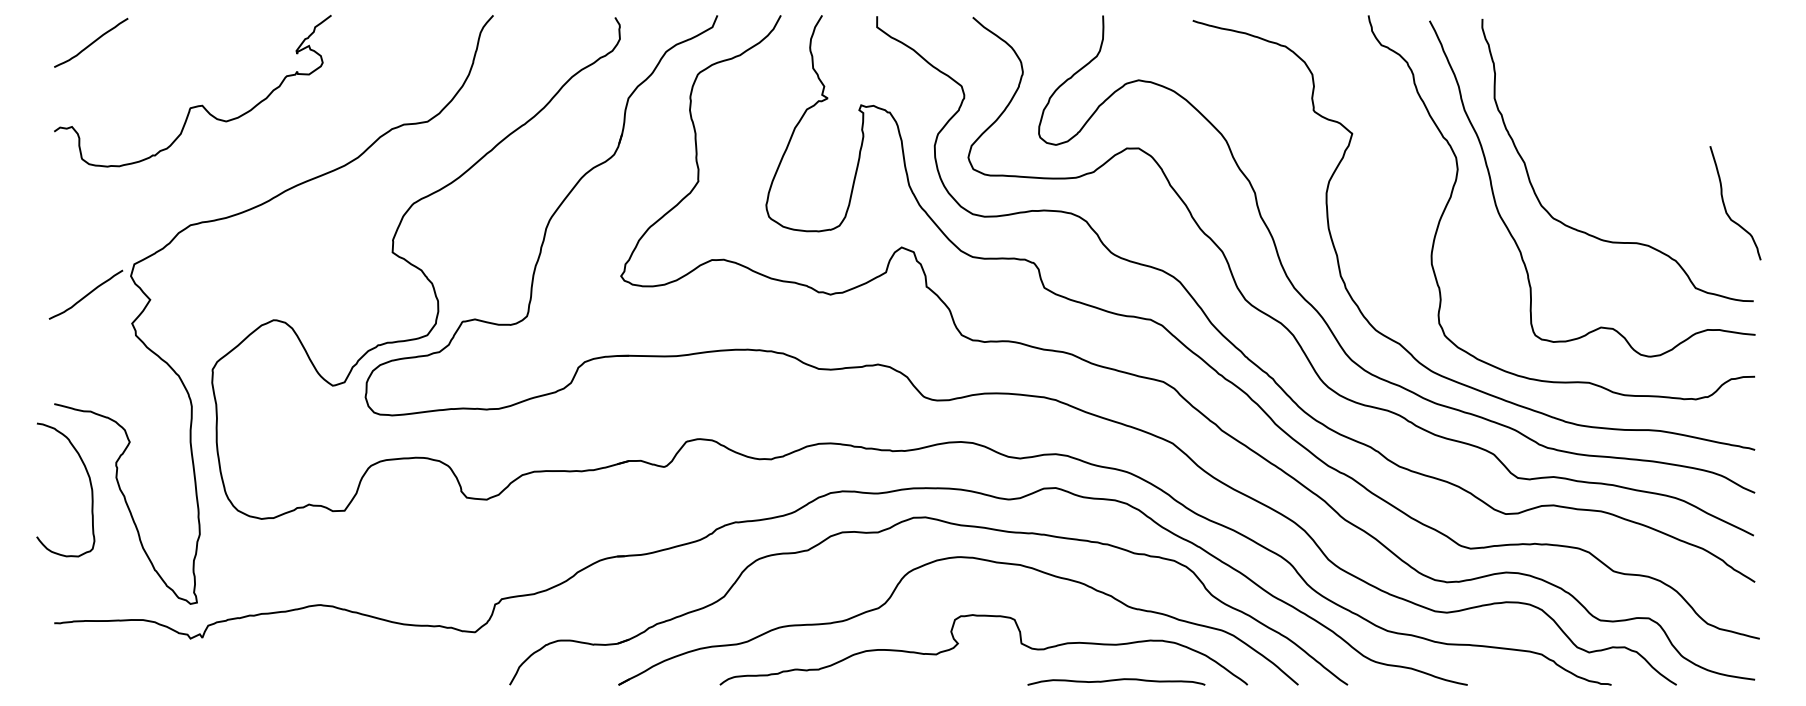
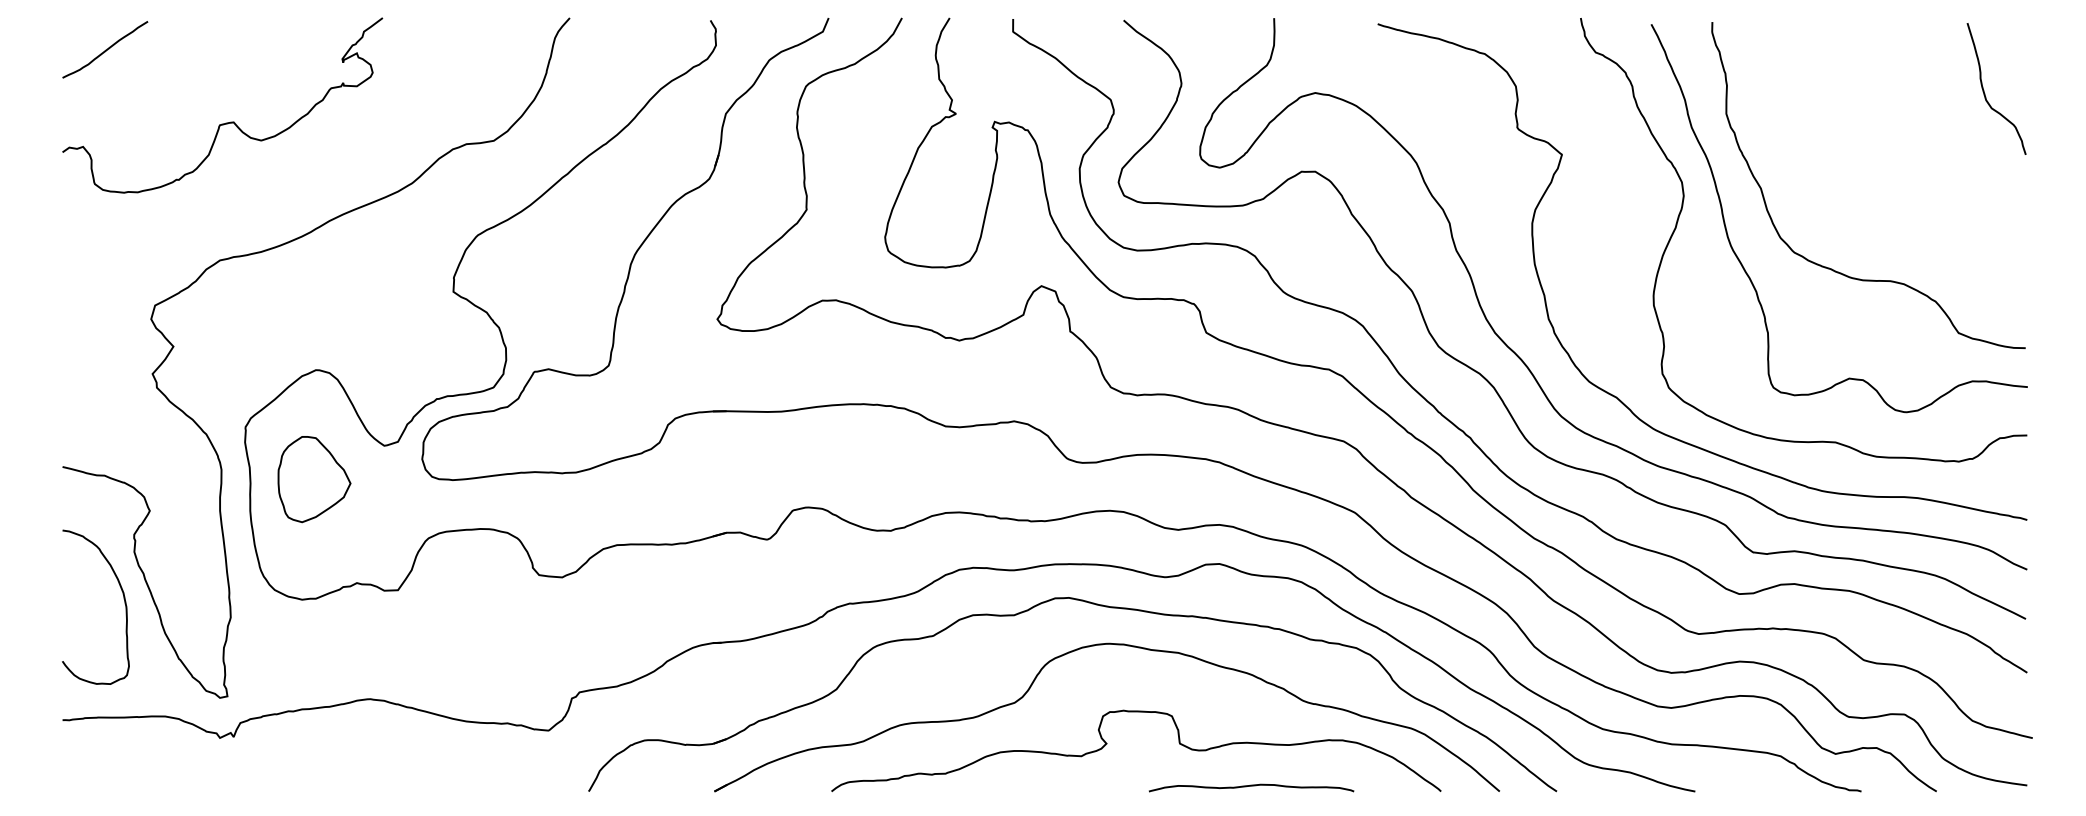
curve: (1725, 207) -> (1985, 93), moved
curve: (86, 294) -> (99, 340), removed
part: (272, 414) -> (314, 479), added
curve: (89, 483) -> (123, 599), moved
curve: (1116, 680) -> (1251, 786), moved

